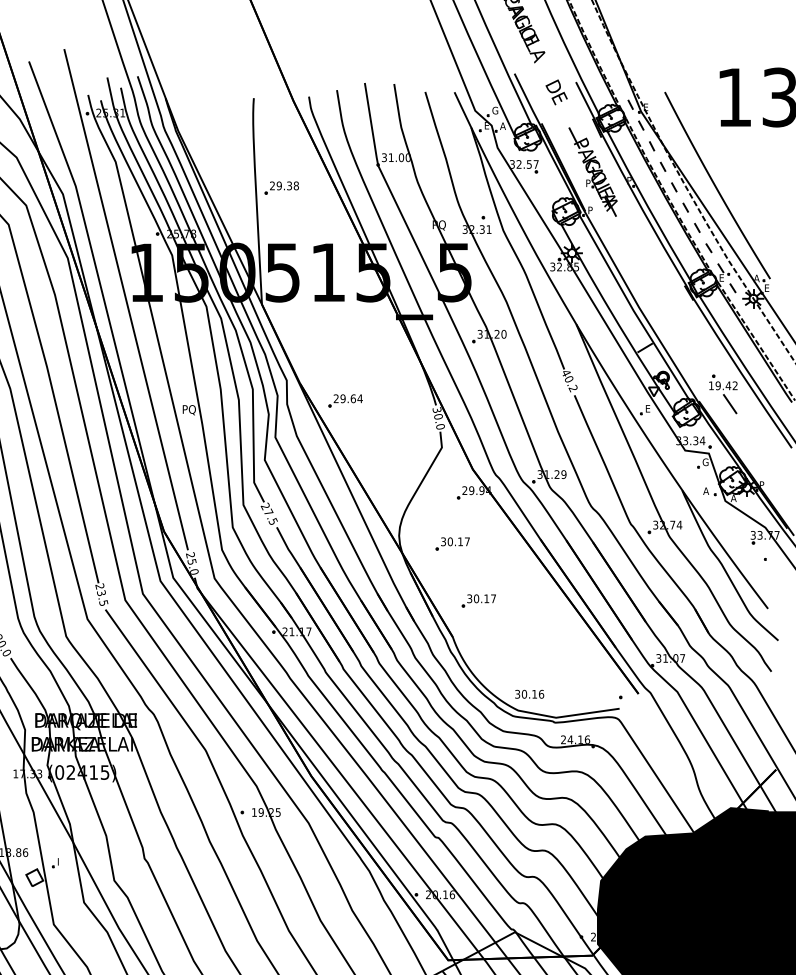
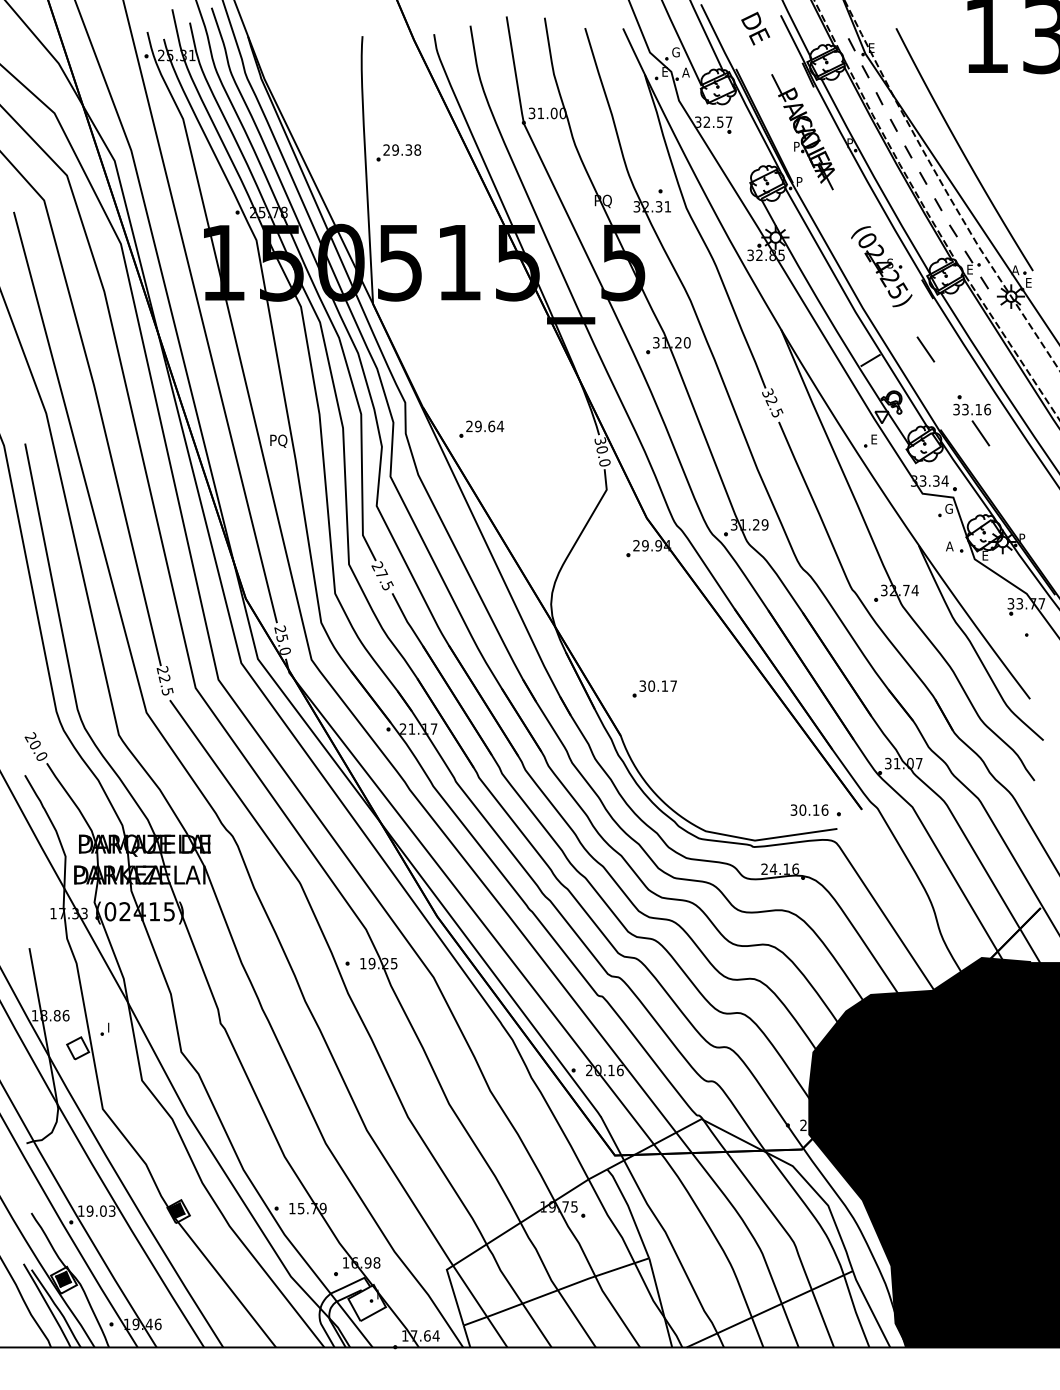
part: (653, 275) -> (881, 266), added
line: (687, 339) -> (925, 349), added
text: (569, 381) -> (772, 403), 40.2 -> 32.5
text: (723, 385) -> (972, 409), 19.42 -> 33.16
text: (733, 498) -> (985, 555), A -> E
part: (452, 543) -> (620, 614), removed
text: (101, 592) -> (164, 678), 23.5 -> 22.5
text: (529, 693) -> (809, 809), moved

